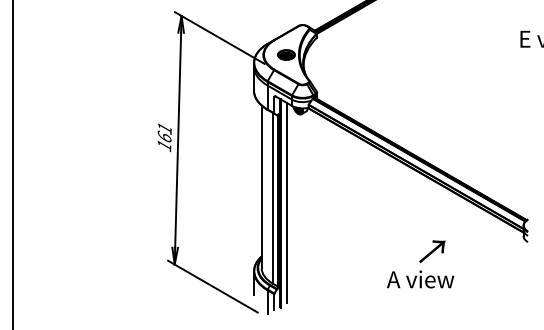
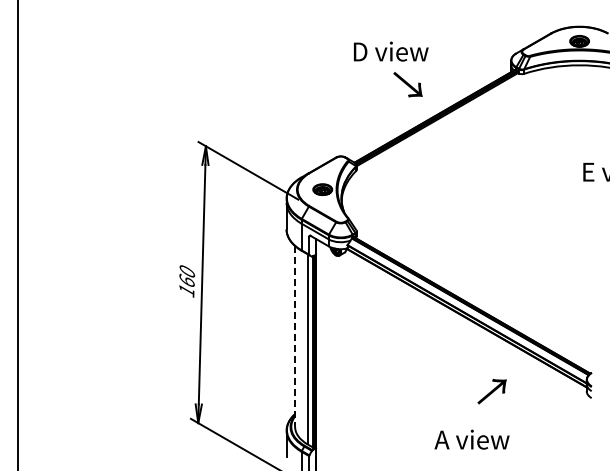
text: (165, 128) -> (187, 271), 161 -> 160
line: (262, 187) -> (295, 337), solid -> dashed
line: (287, 202) -> (323, 354), removed
text: (431, 251) -> (491, 391), moved

